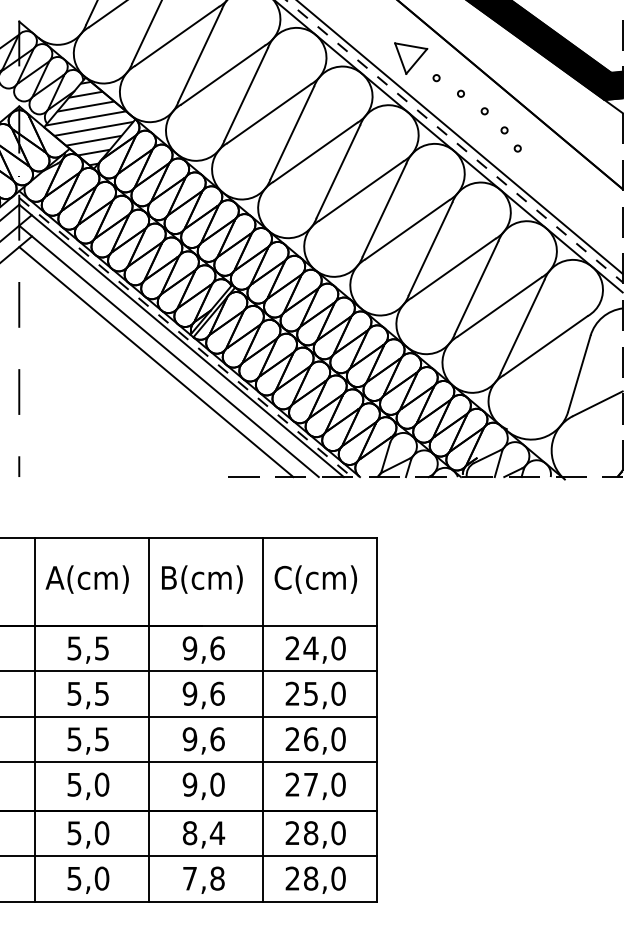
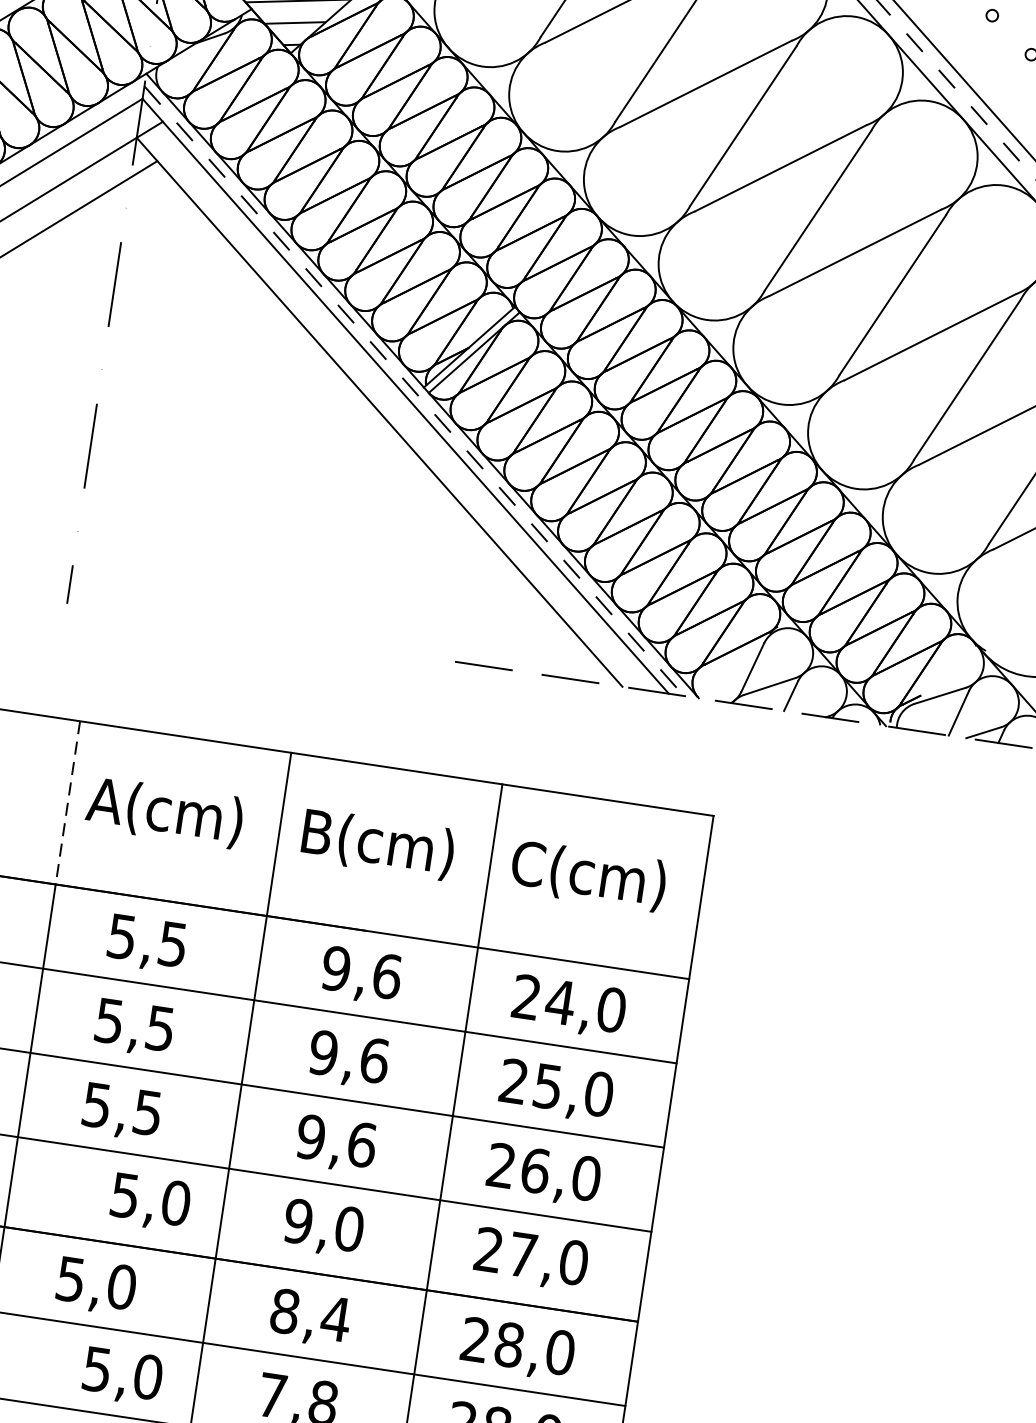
line: (156, 362) -> (353, 429), removed
line: (35, 582) -> (67, 803), solid -> dashed
text: (88, 786) -> (150, 1202), moved
text: (88, 879) -> (122, 1374), moved

